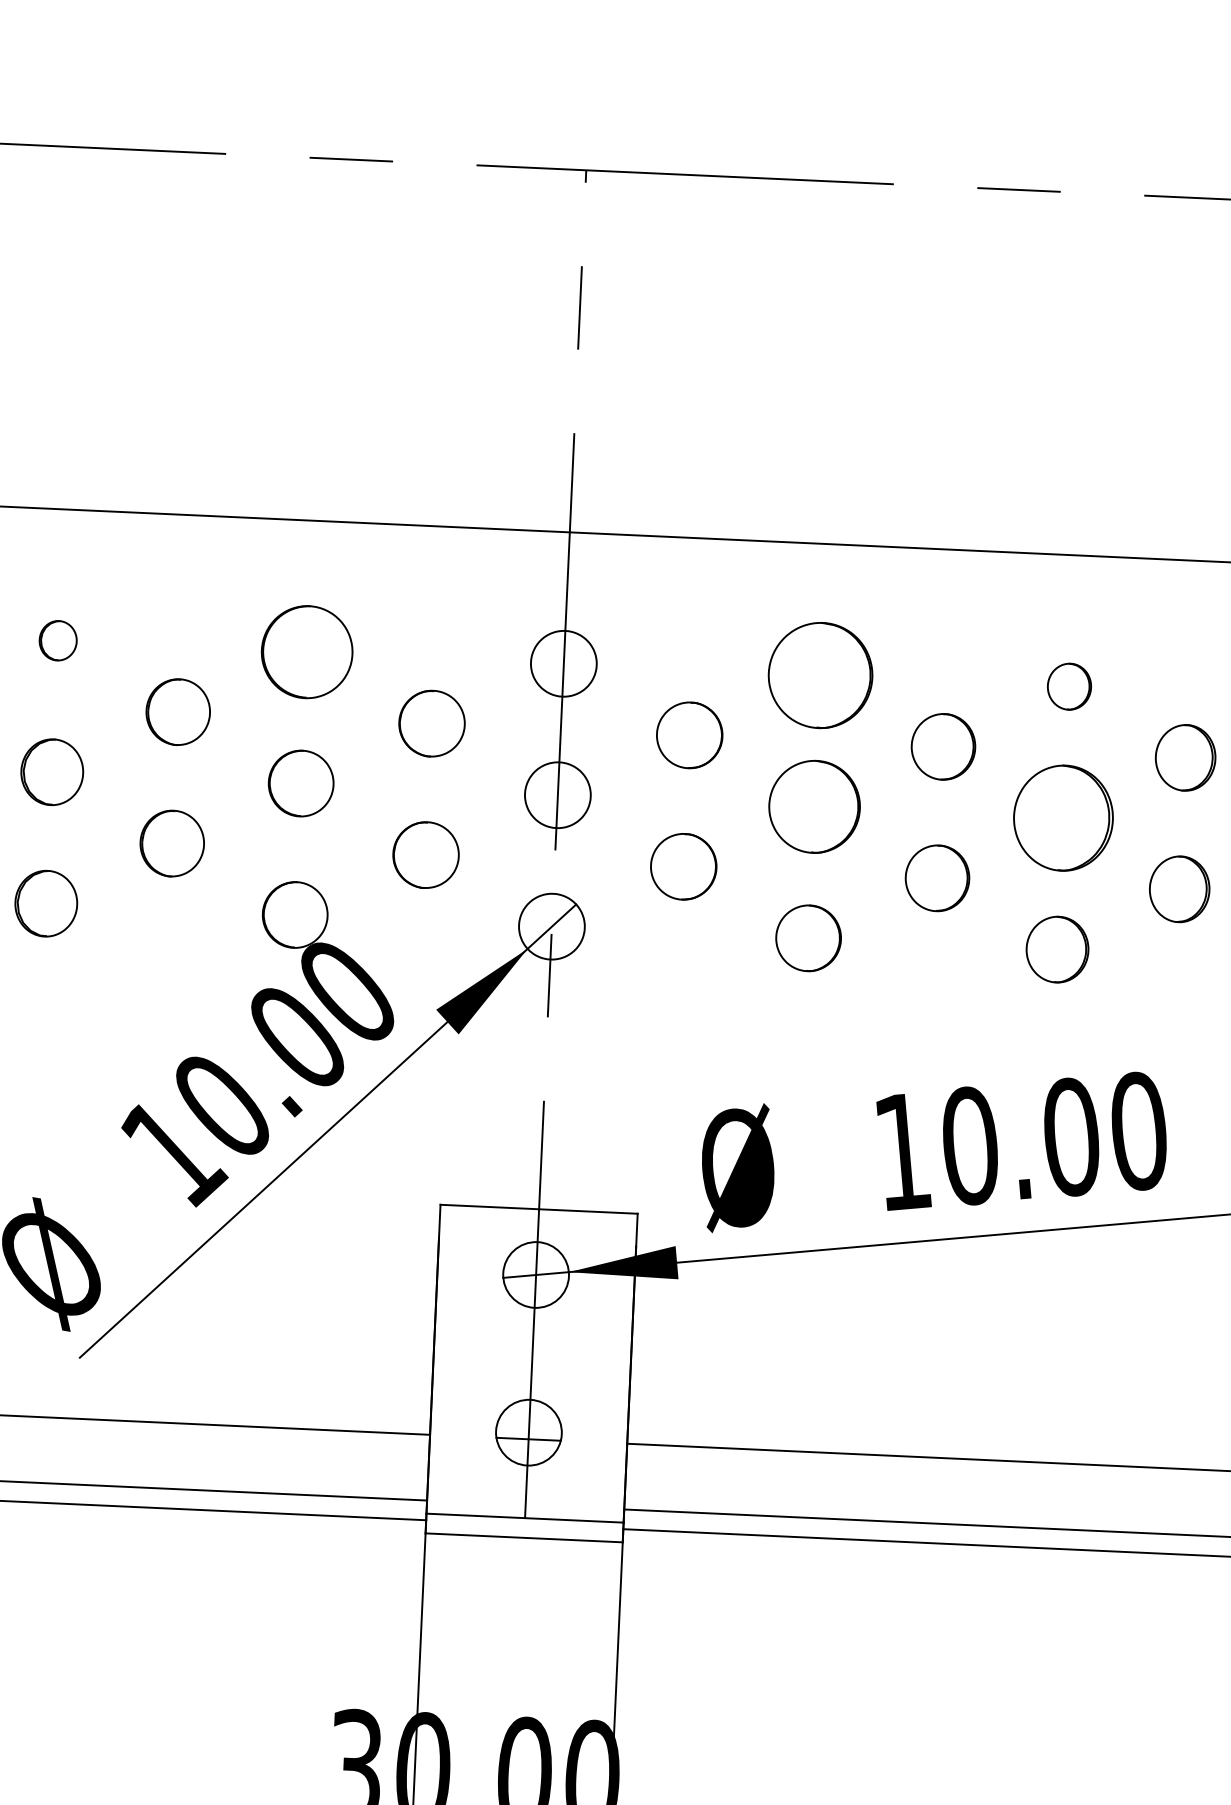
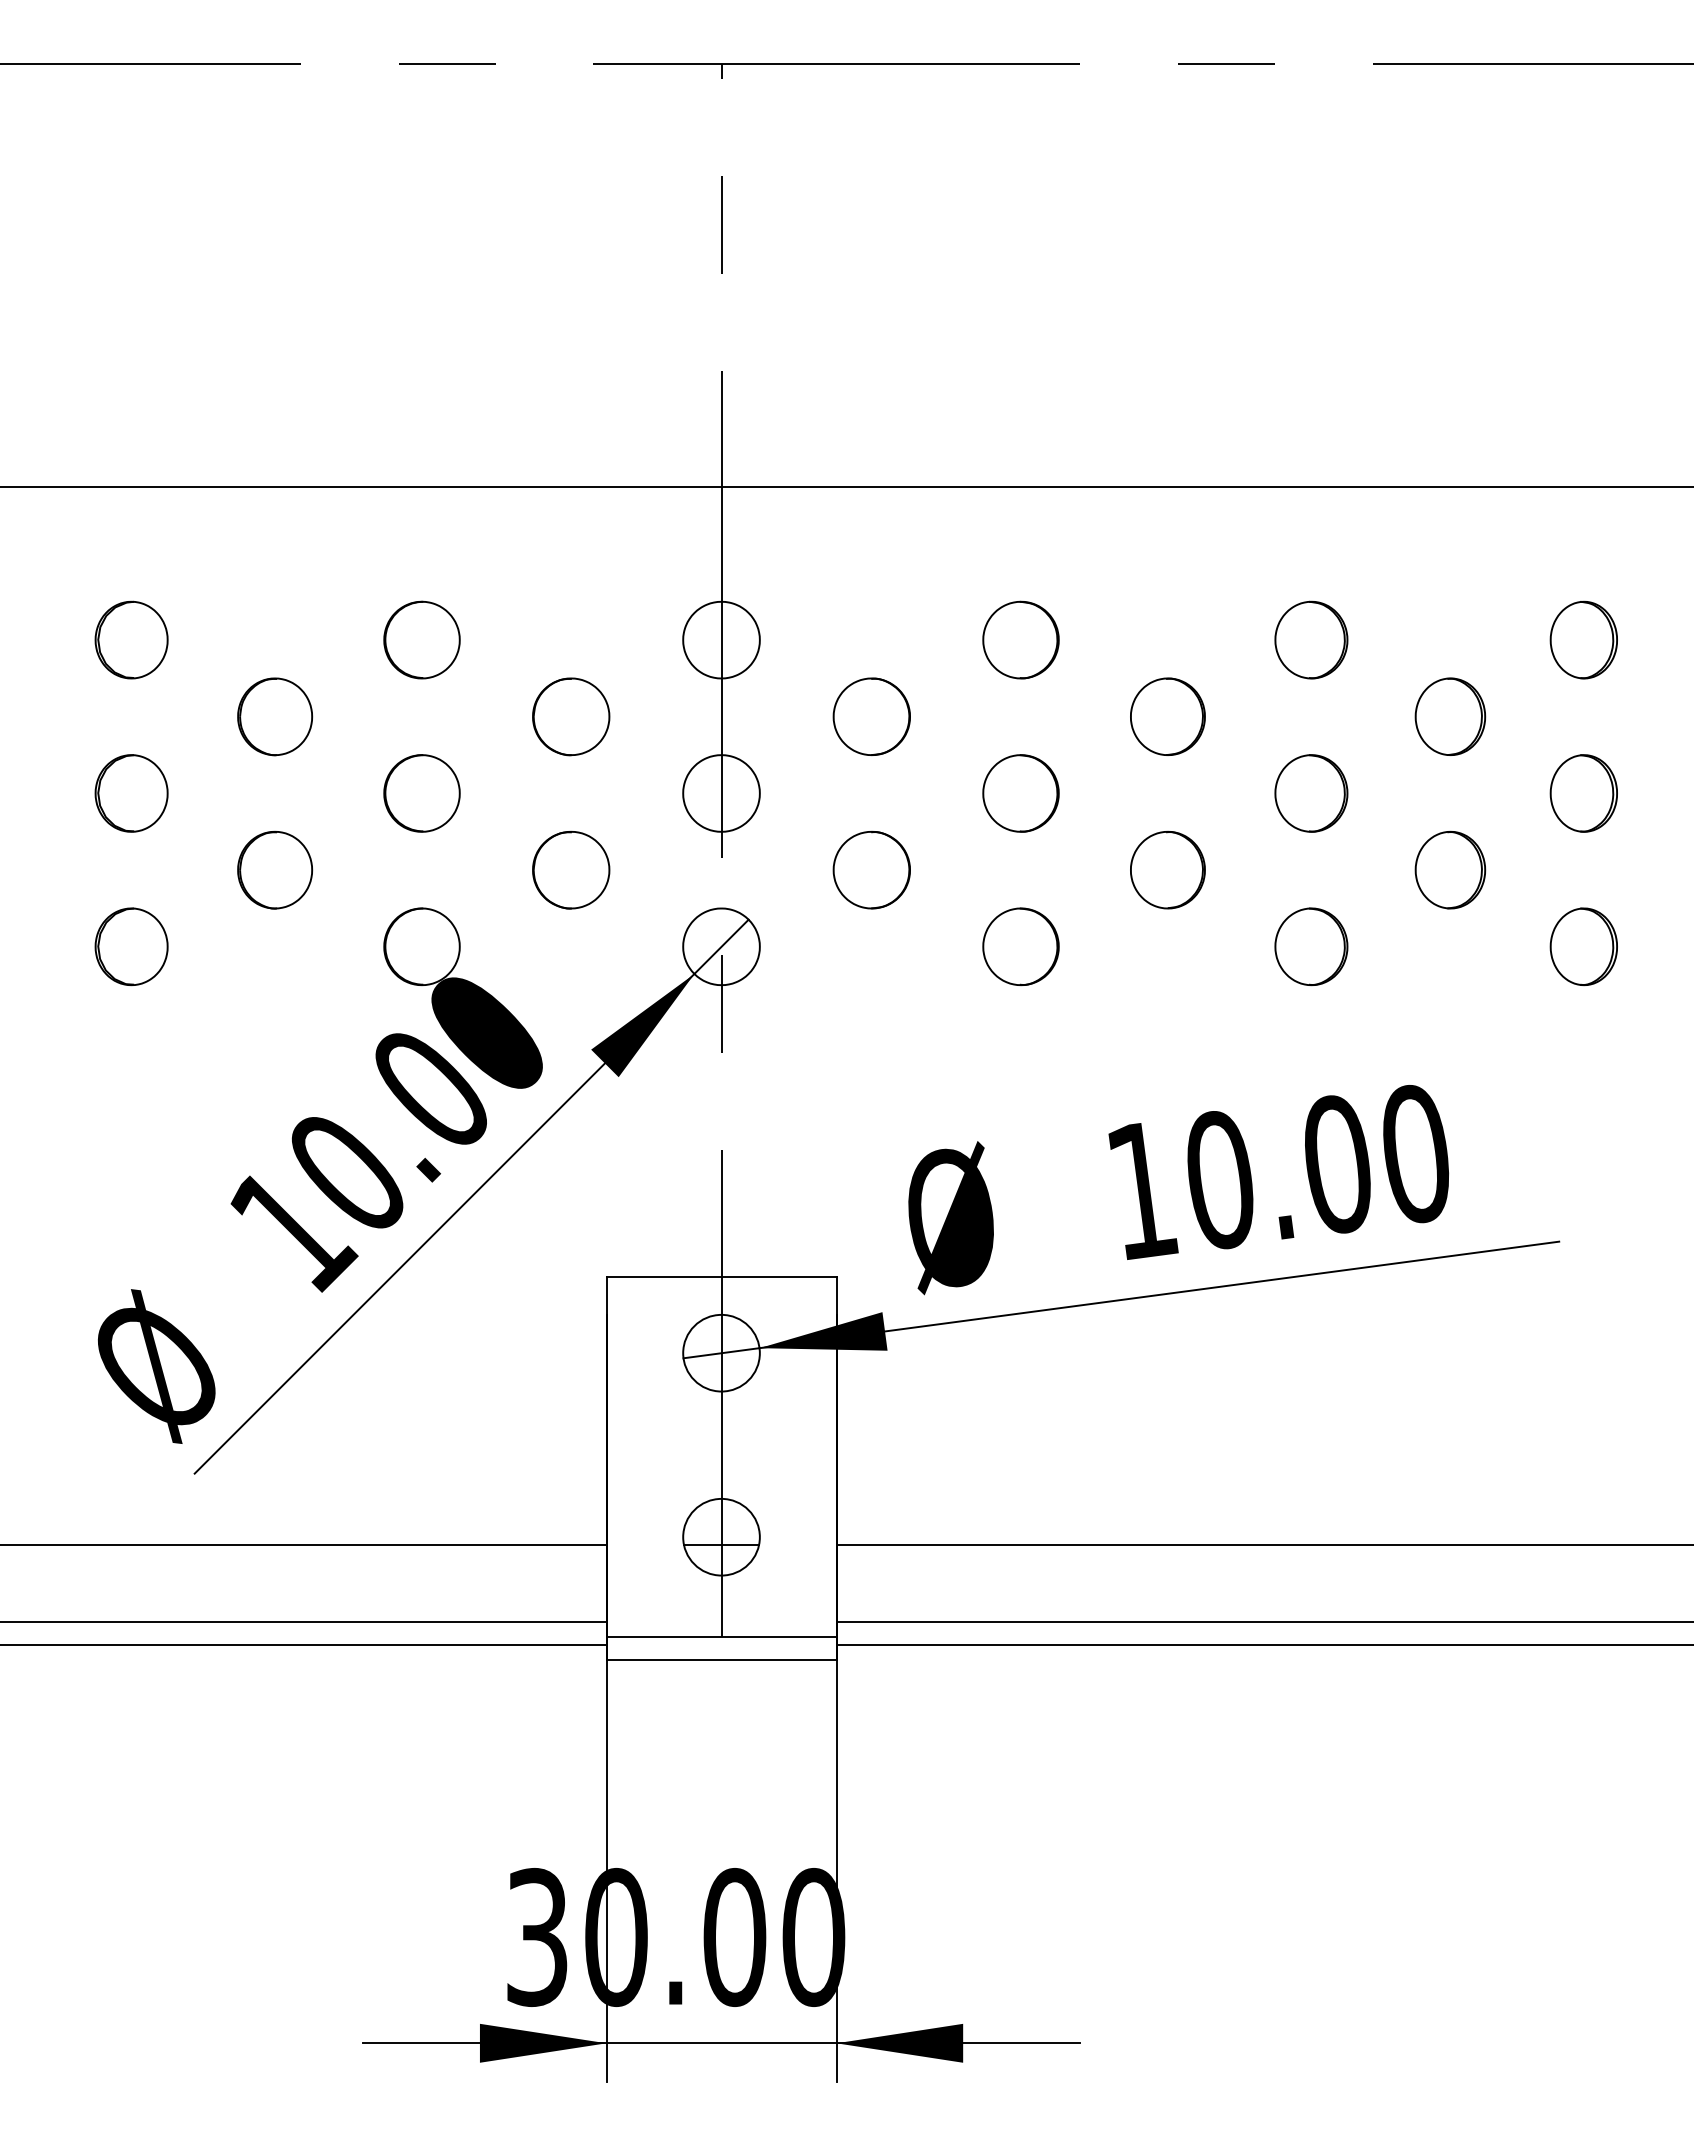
part: (58, 640) -> (131, 639), size x1.67
part: (306, 651) -> (421, 639), size x0.71
part: (820, 674) -> (1020, 639), size x0.62
part: (1069, 686) -> (1311, 639), size x1.43
part: (814, 806) -> (1020, 793), size x0.71
part: (1063, 818) -> (1311, 793), size x0.62

